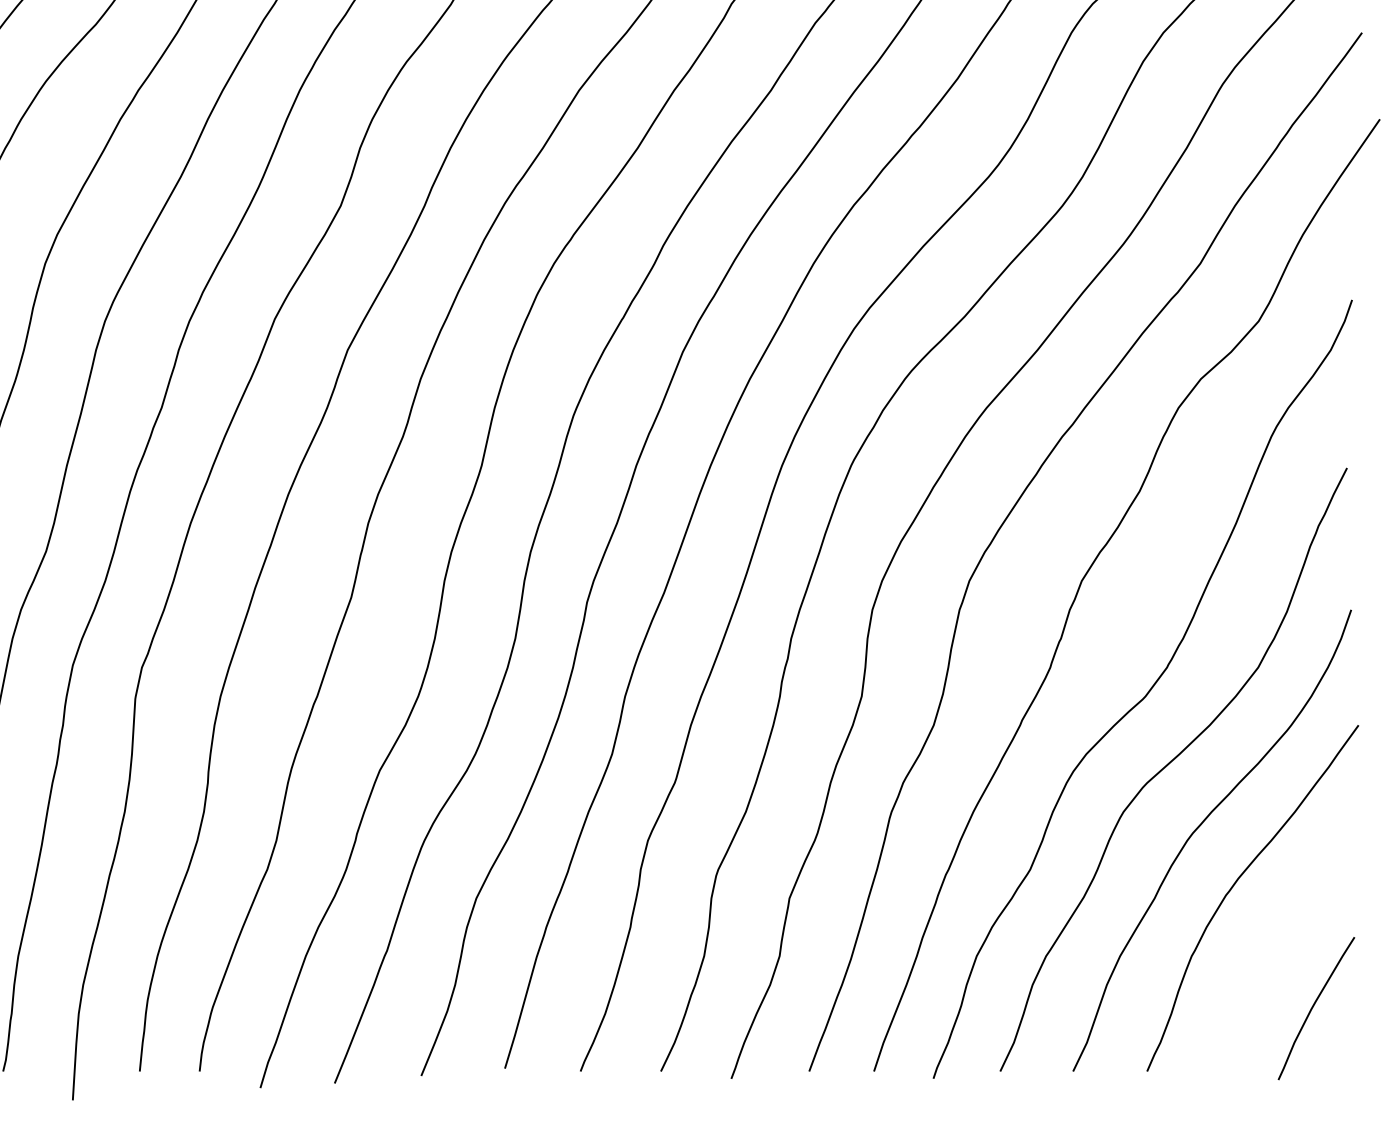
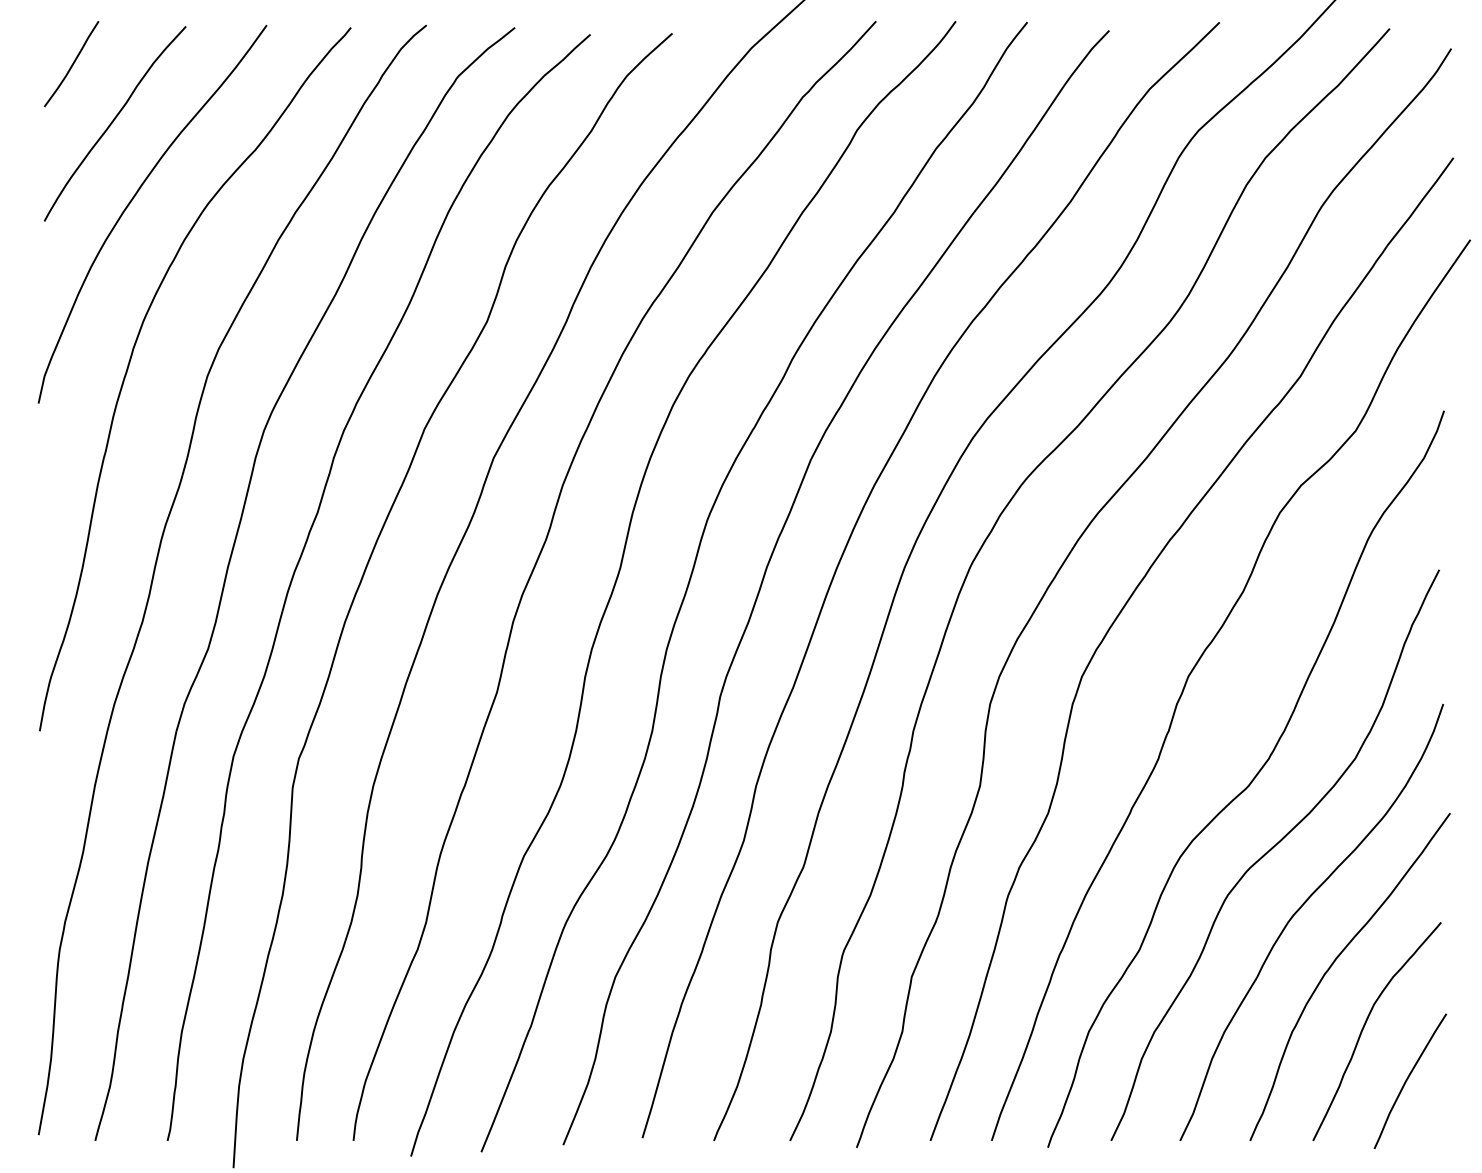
curve: (1269, 949) -> (1365, 1025), added

